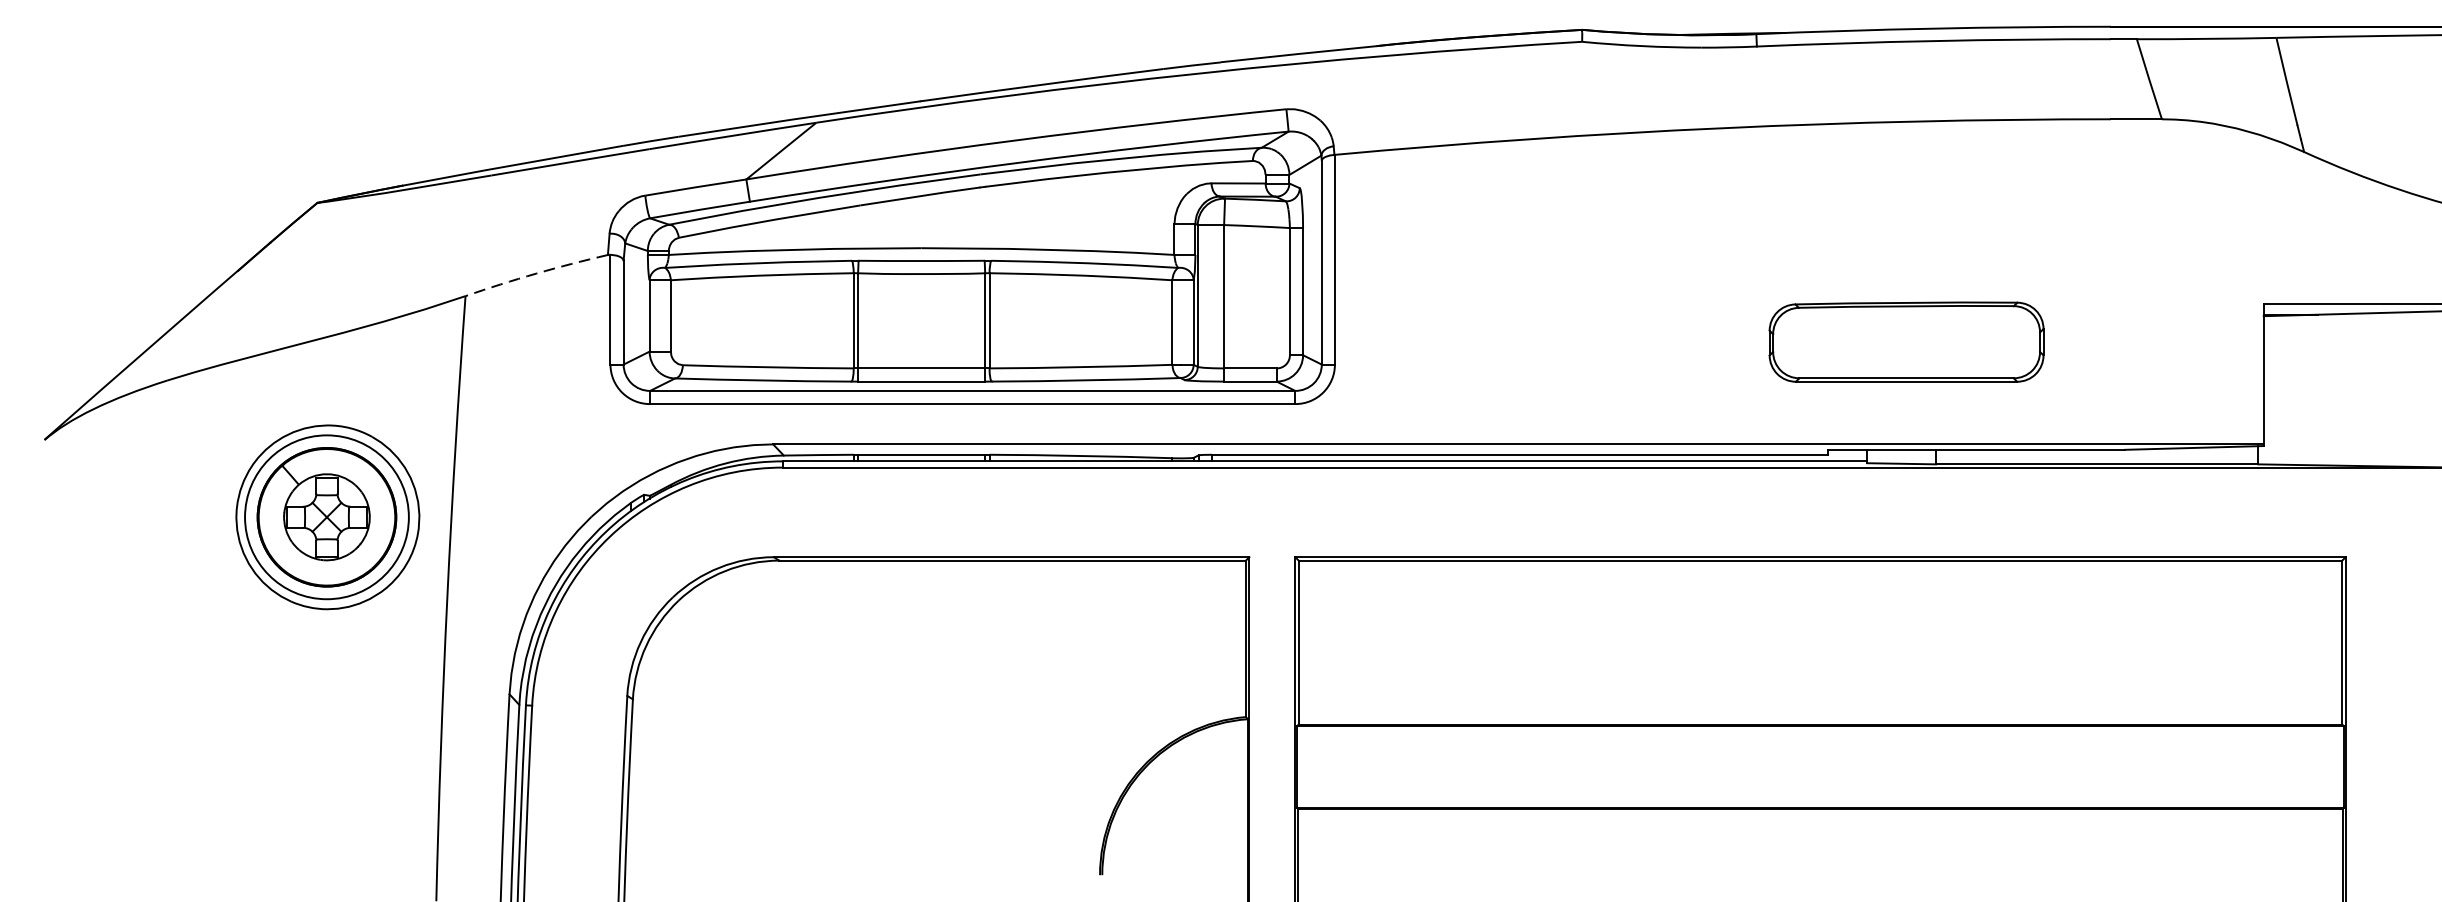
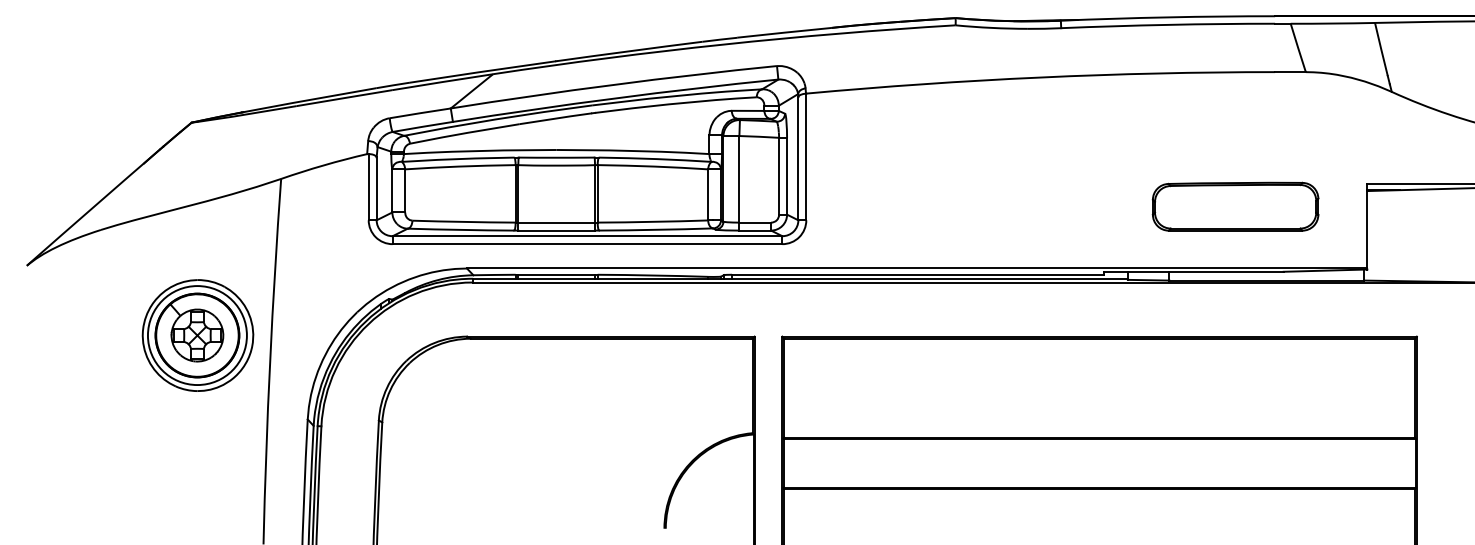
arc: (535, 273) -> (323, 165), dashed -> solid
part: (1906, 341) -> (1235, 206), moved
part: (327, 517) -> (197, 335), moved

